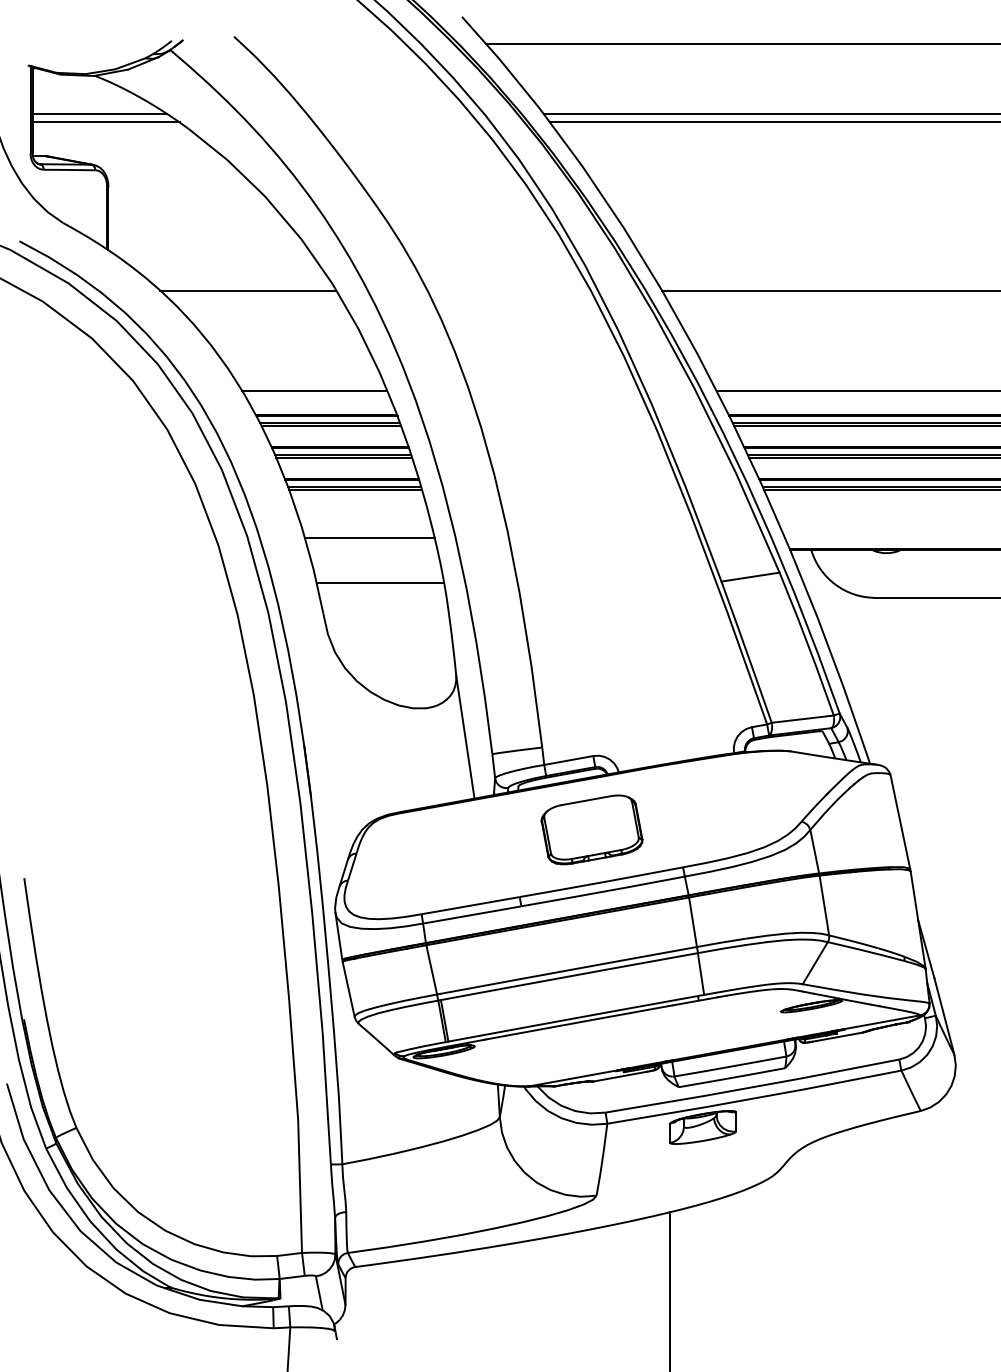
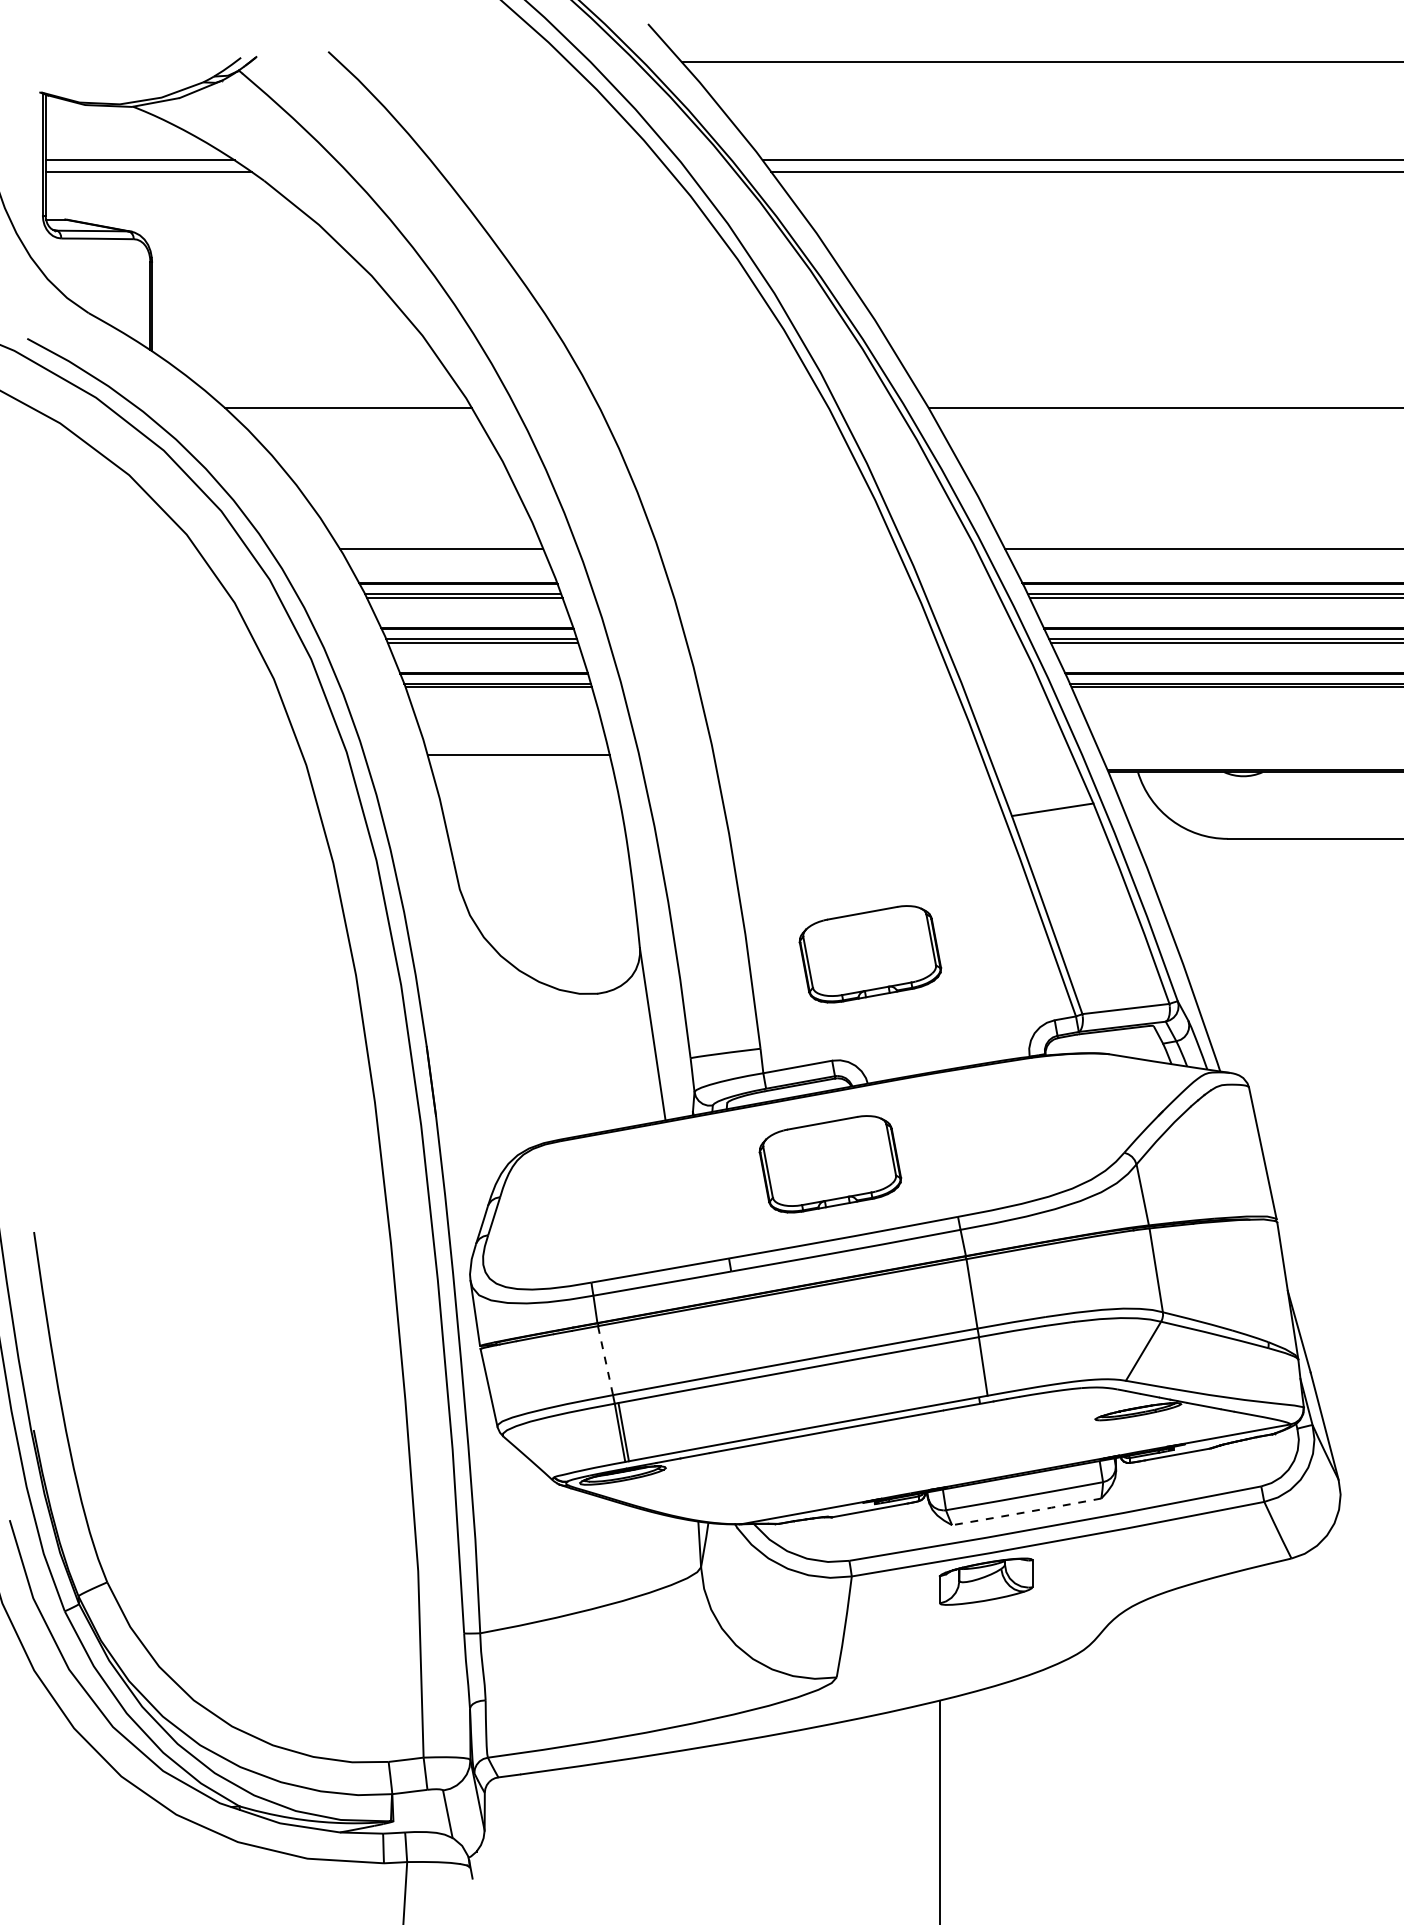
line: (380, 583) -> (533, 818), removed
part: (620, 680) -> (870, 954), added
line: (431, 970) -> (605, 1361), solid -> dashed
line: (731, 1078) -> (1026, 1512), solid -> dashed

